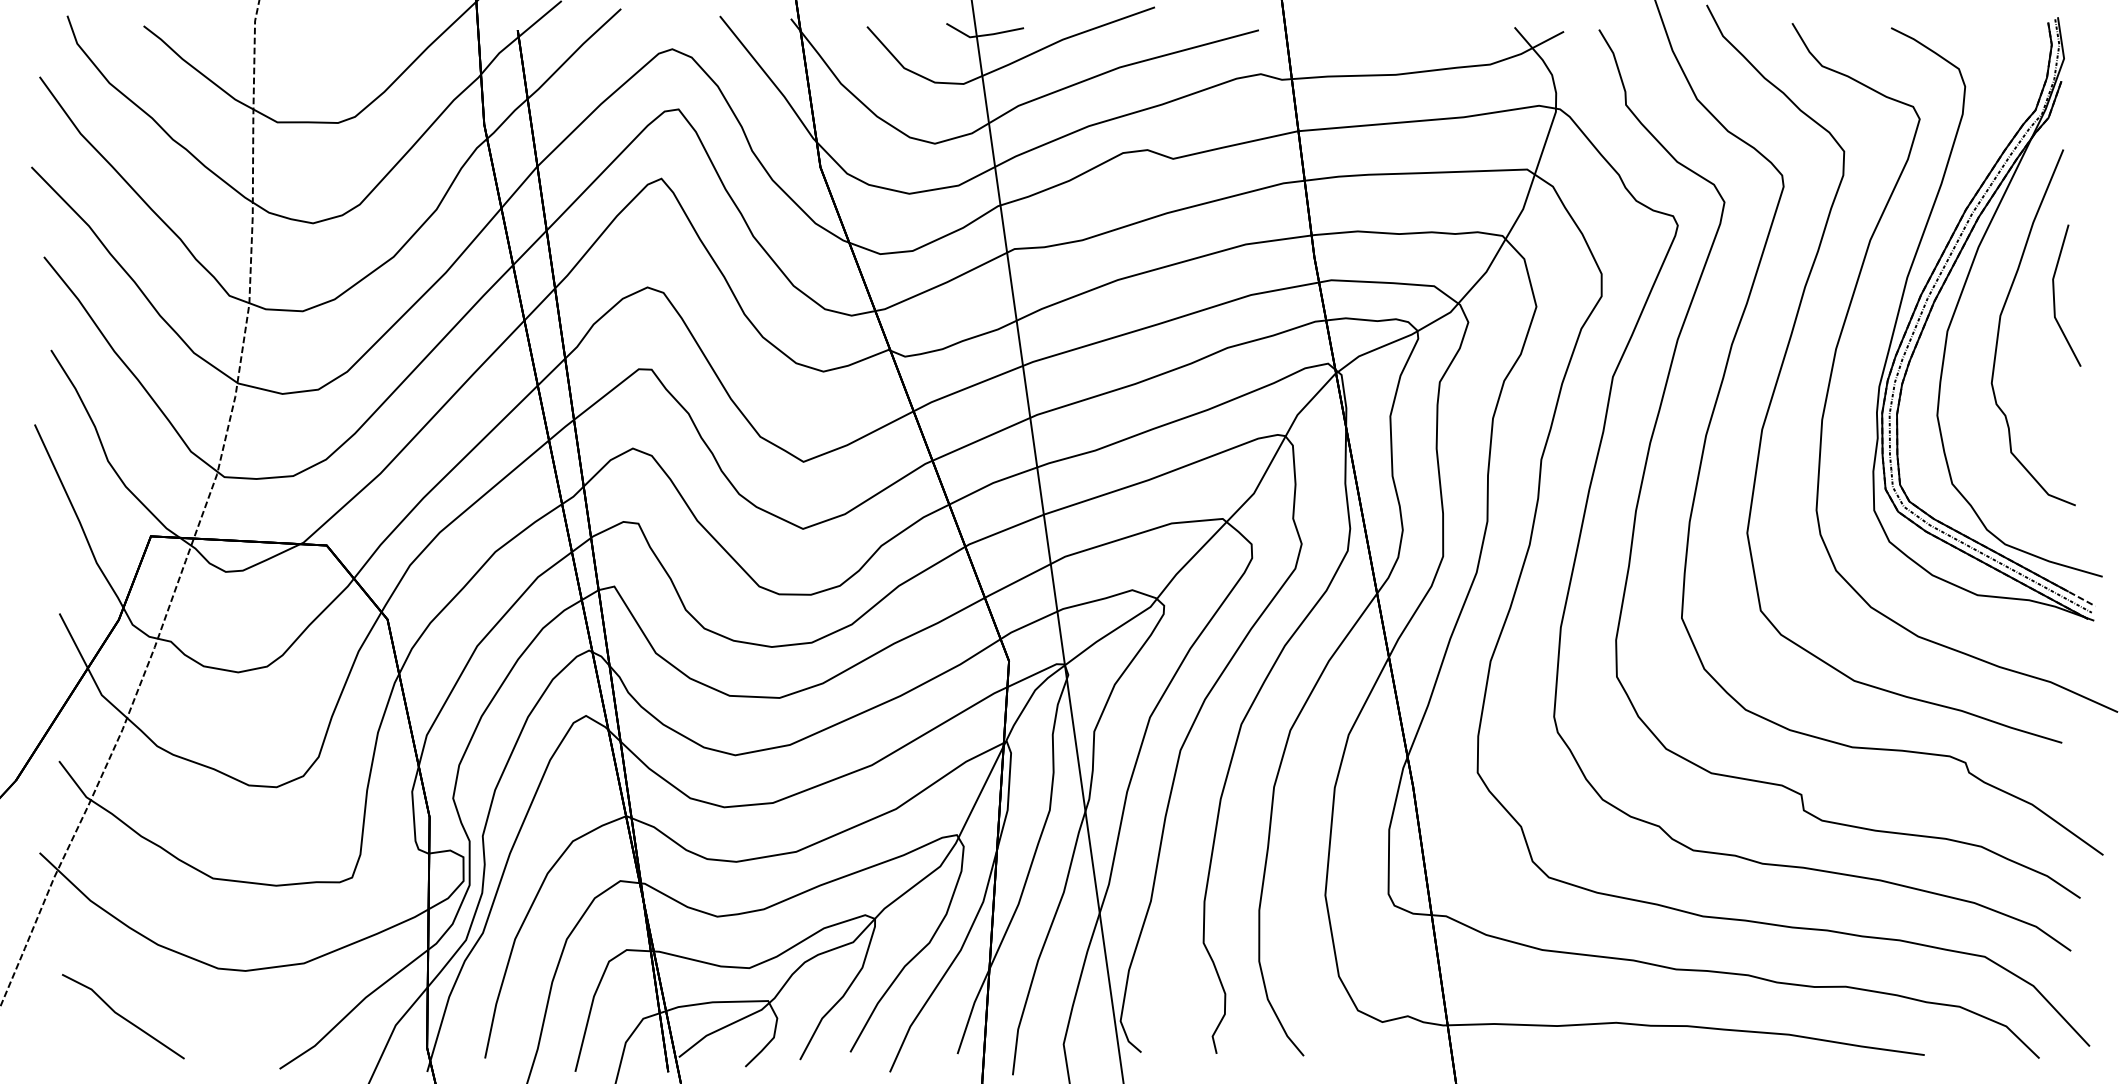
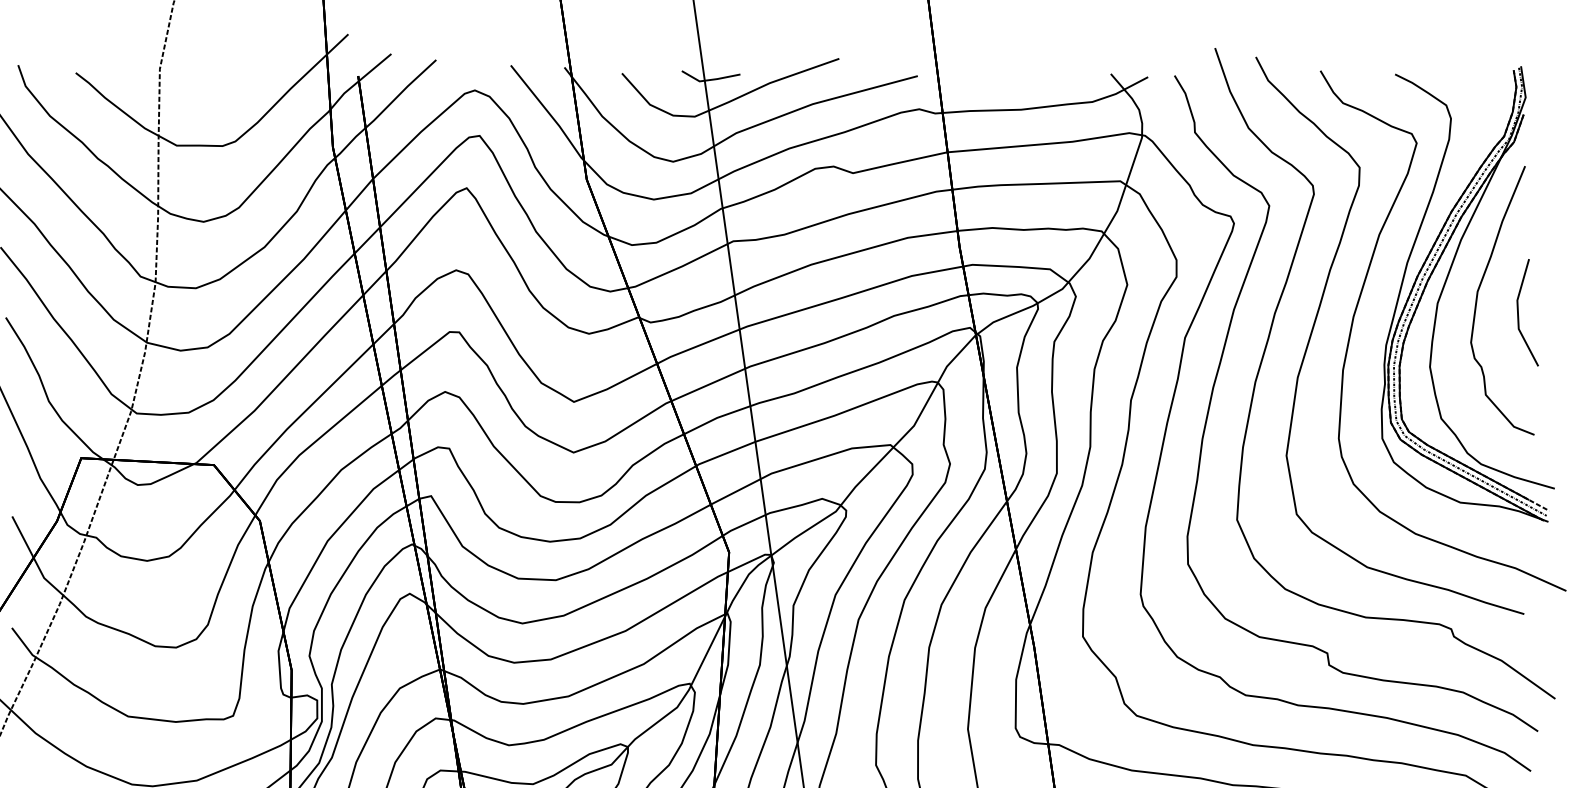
part: (2054, 295) -> (1518, 312), moved

